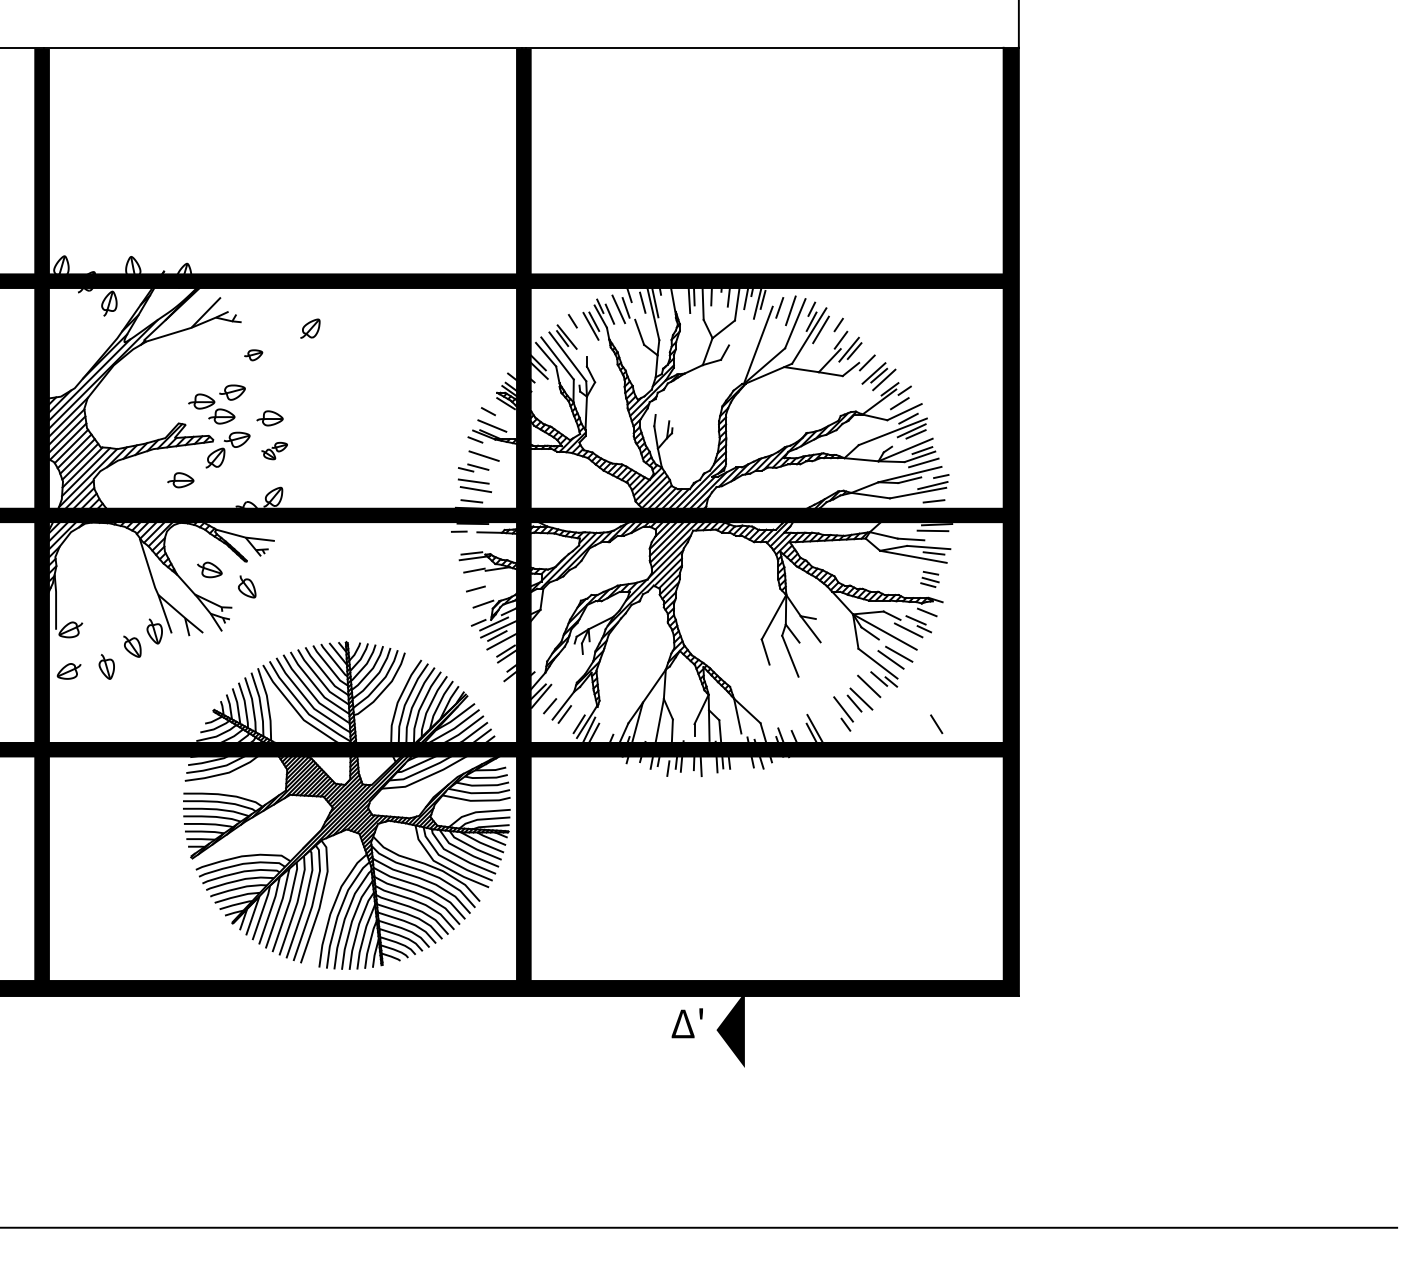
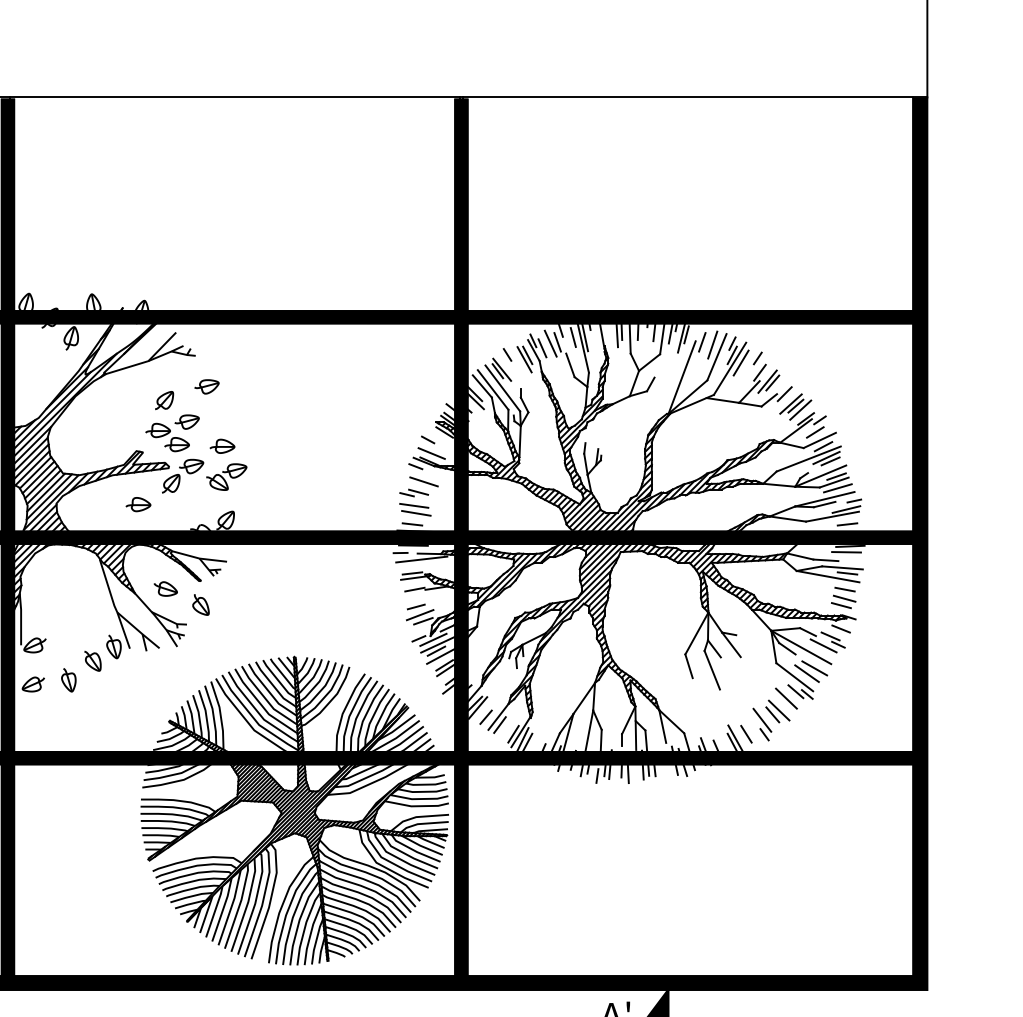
part: (310, 328) -> (164, 400), moved
part: (253, 355) -> (206, 387), size x1.43
part: (274, 450) -> (226, 476), size x1.67
line: (481, 538) -> (421, 559), added
part: (929, 579) -> (843, 597), size x1.43
line: (479, 597) -> (419, 614), added
line: (936, 723) -> (746, 733), moved

